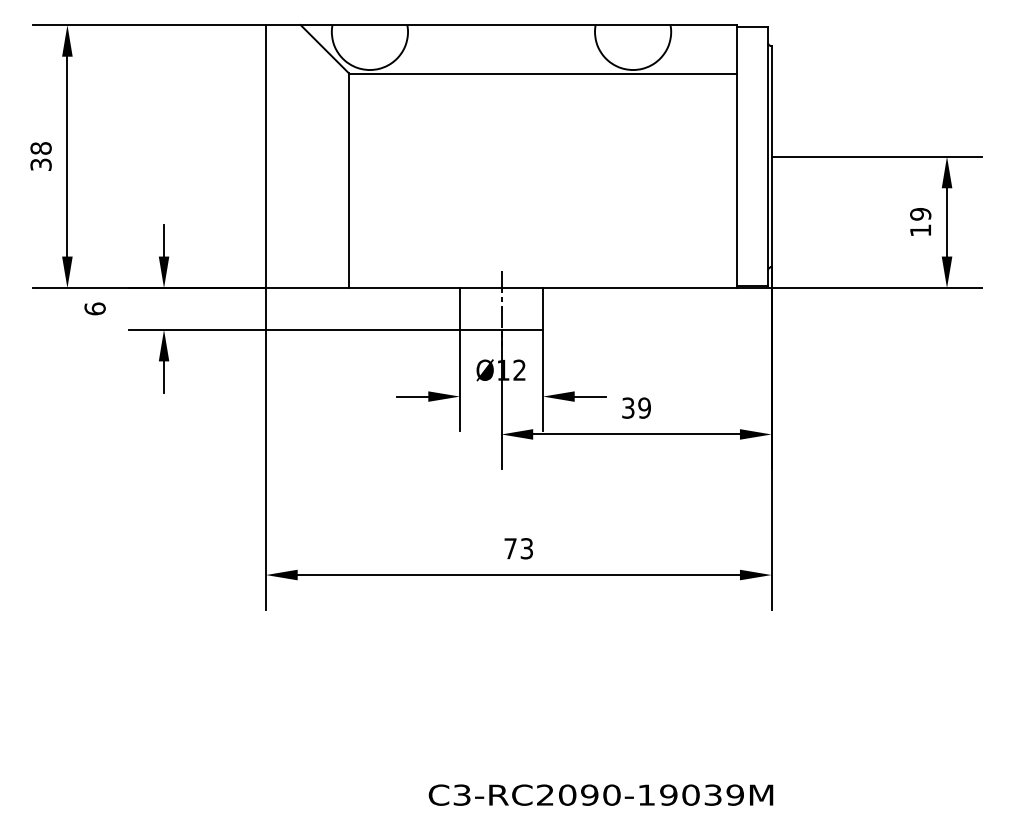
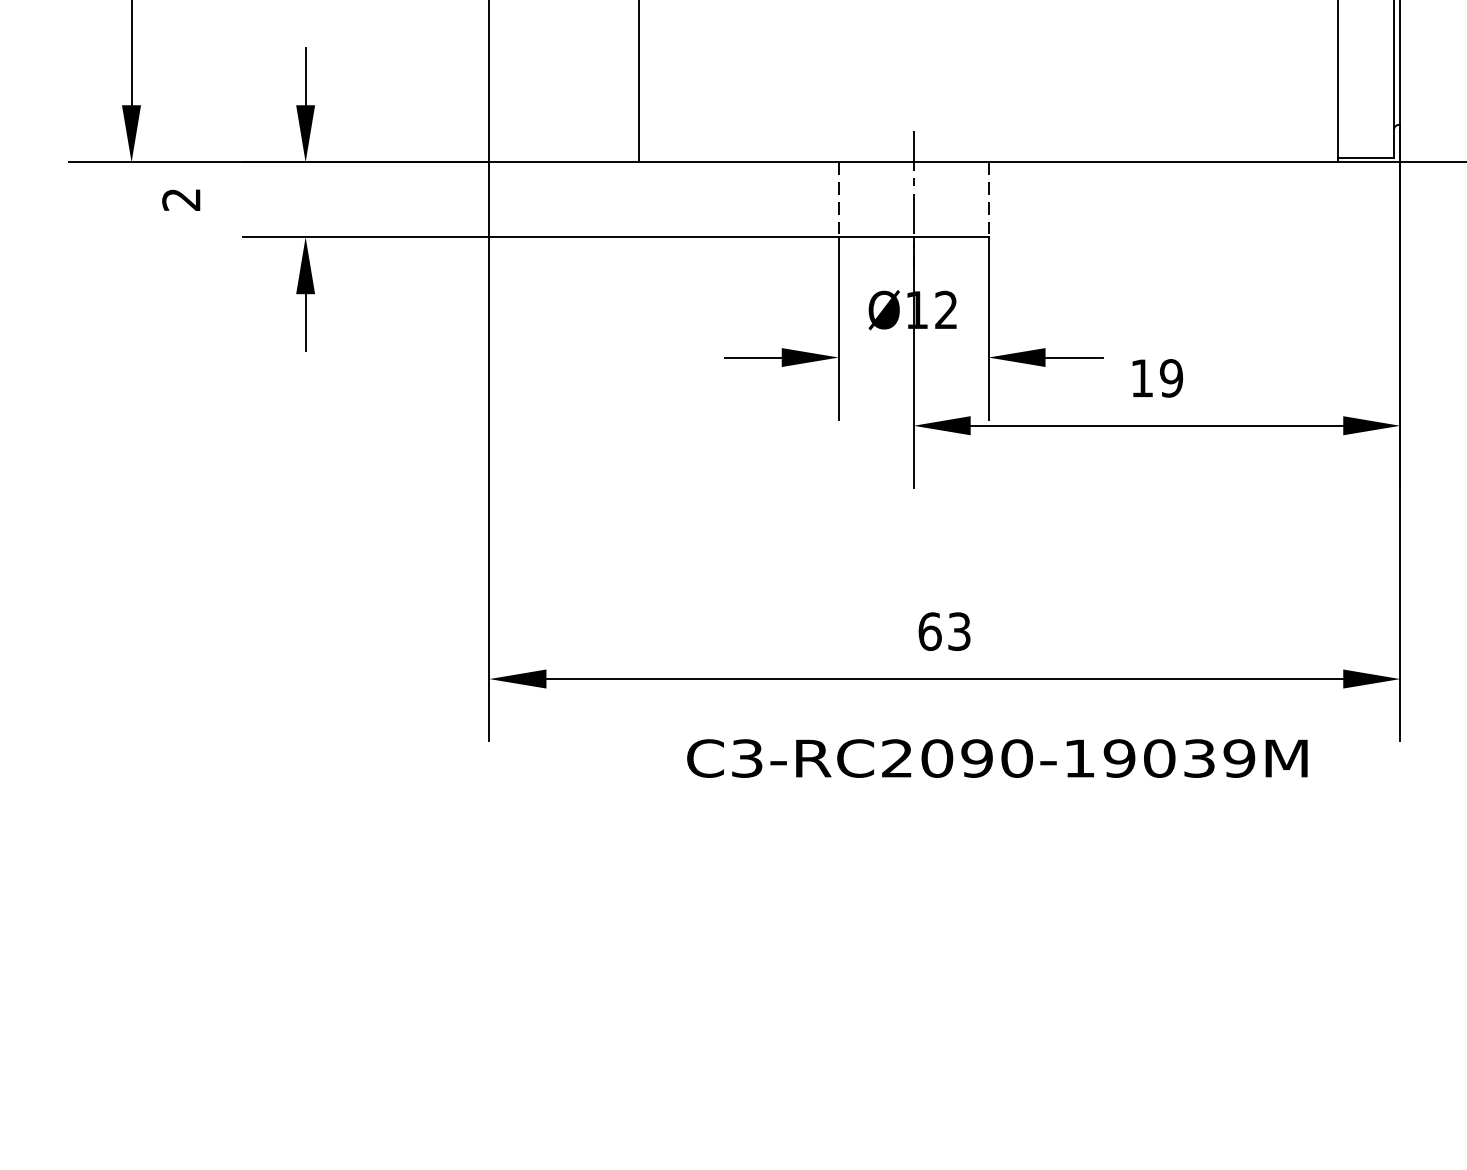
text: (94, 308) -> (180, 198), 6 -> 2
line: (459, 308) -> (837, 198), solid -> dashed
line: (543, 308) -> (989, 198), solid -> dashed
text: (628, 407) -> (1142, 377), 39 -> 19
text: (510, 548) -> (929, 631), 73 -> 63
text: (600, 794) -> (996, 757), moved

